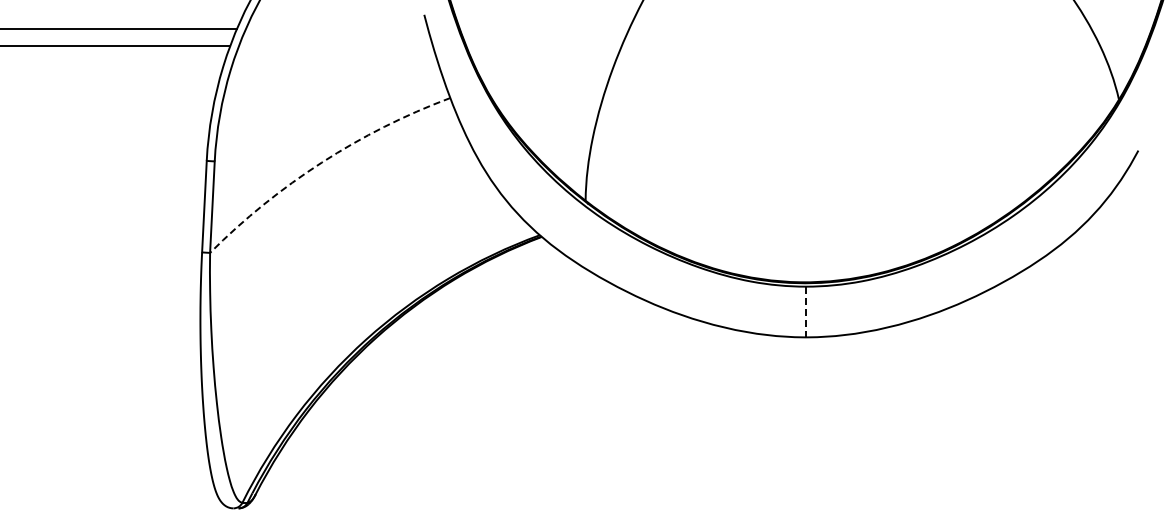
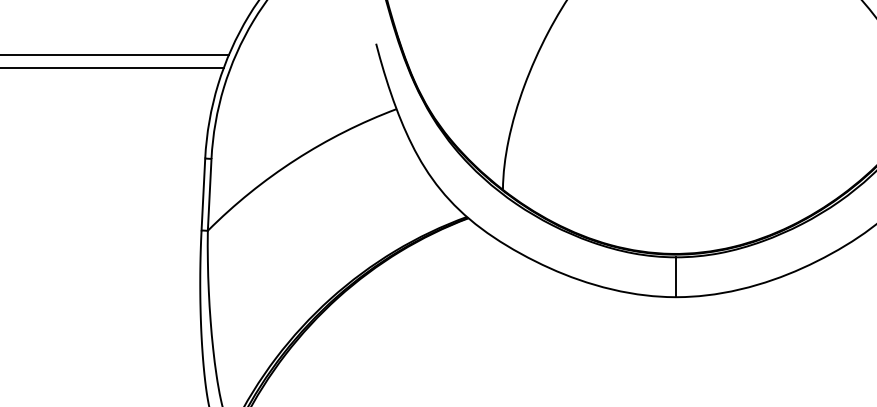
arc: (321, 162) -> (295, 159), dashed -> solid
line: (806, 312) -> (676, 277), dashed -> solid

